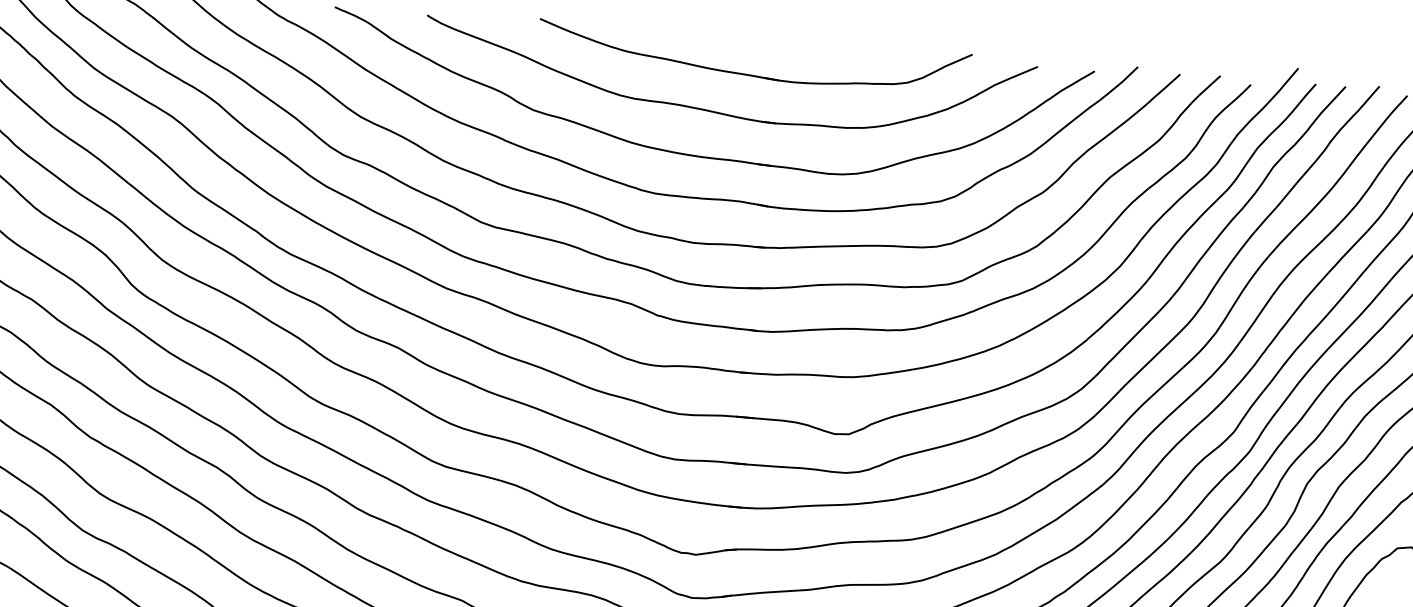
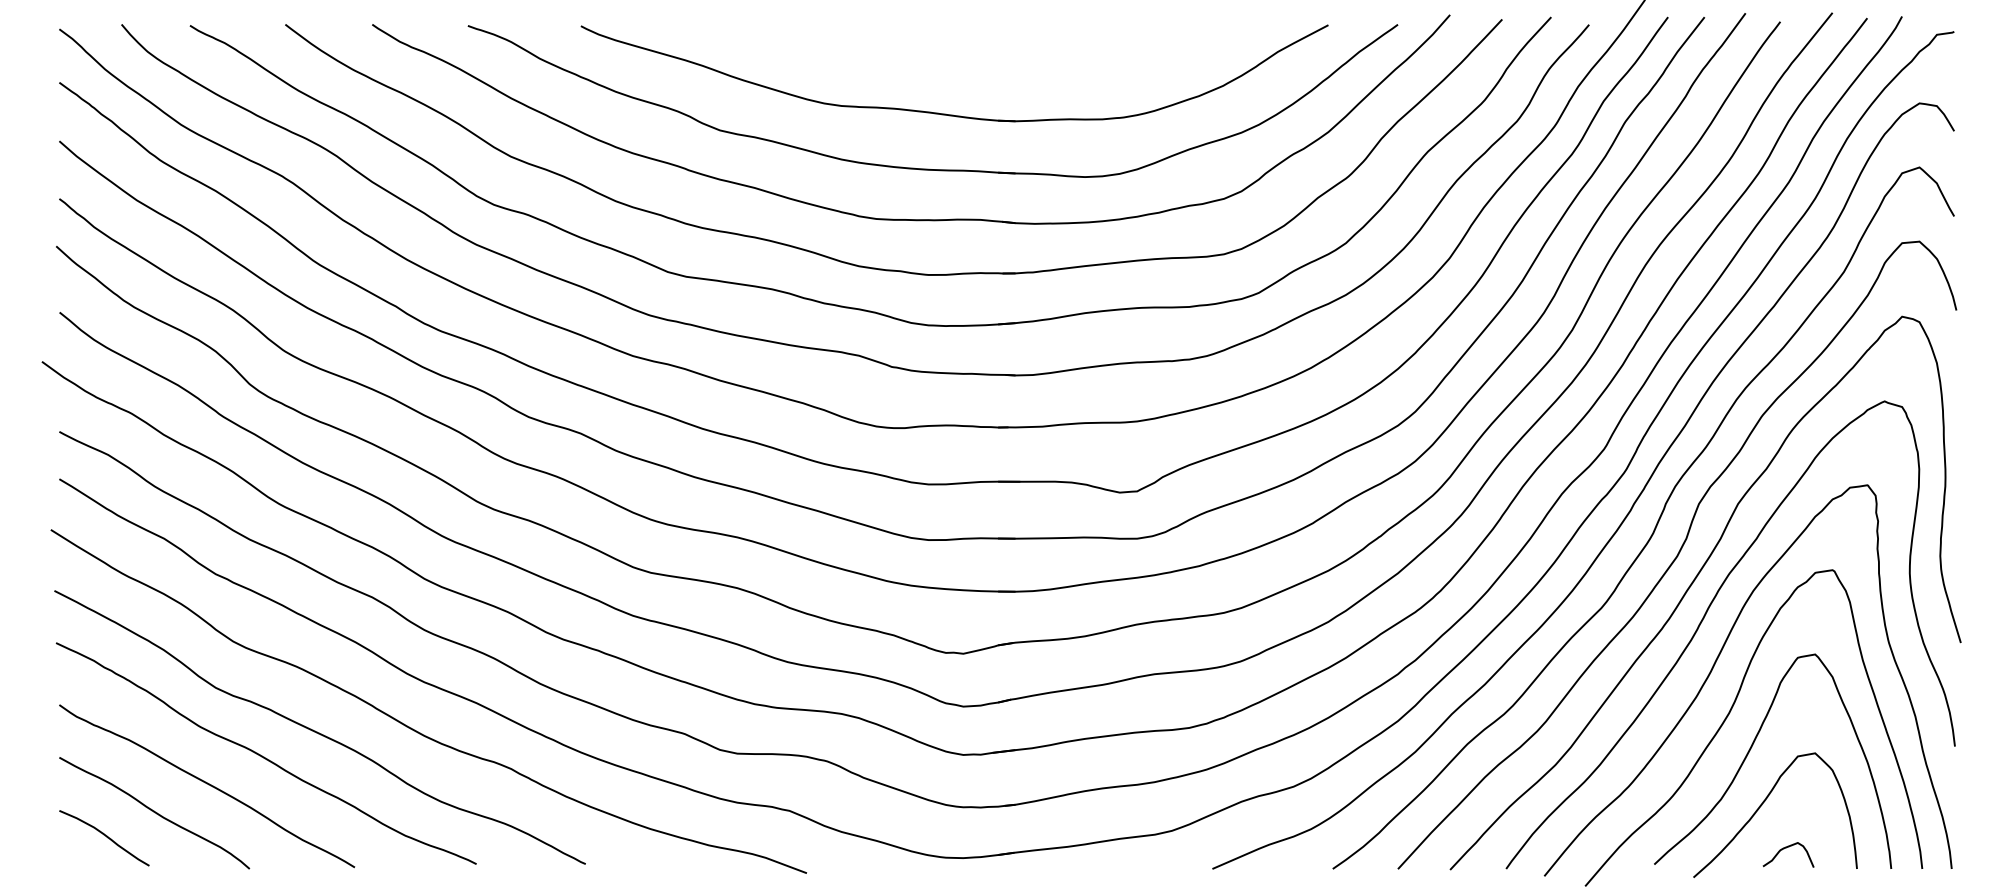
part: (752, 74) -> (982, 64), removed

